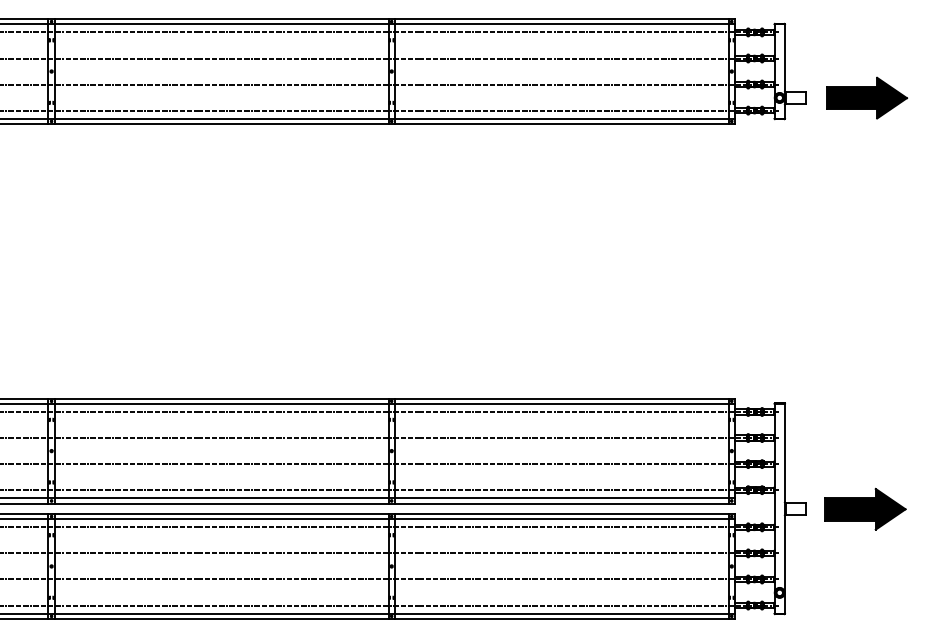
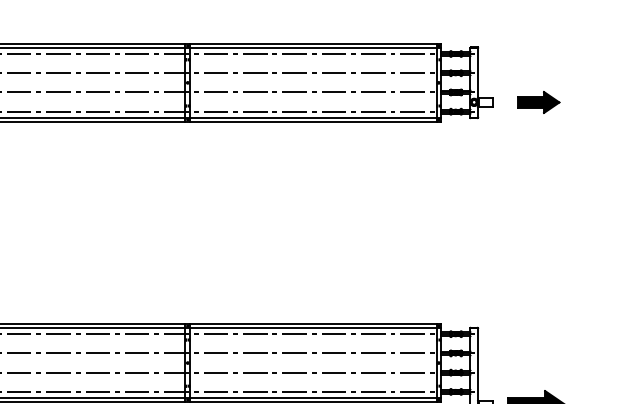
part: (867, 97) -> (539, 102), size x0.7

